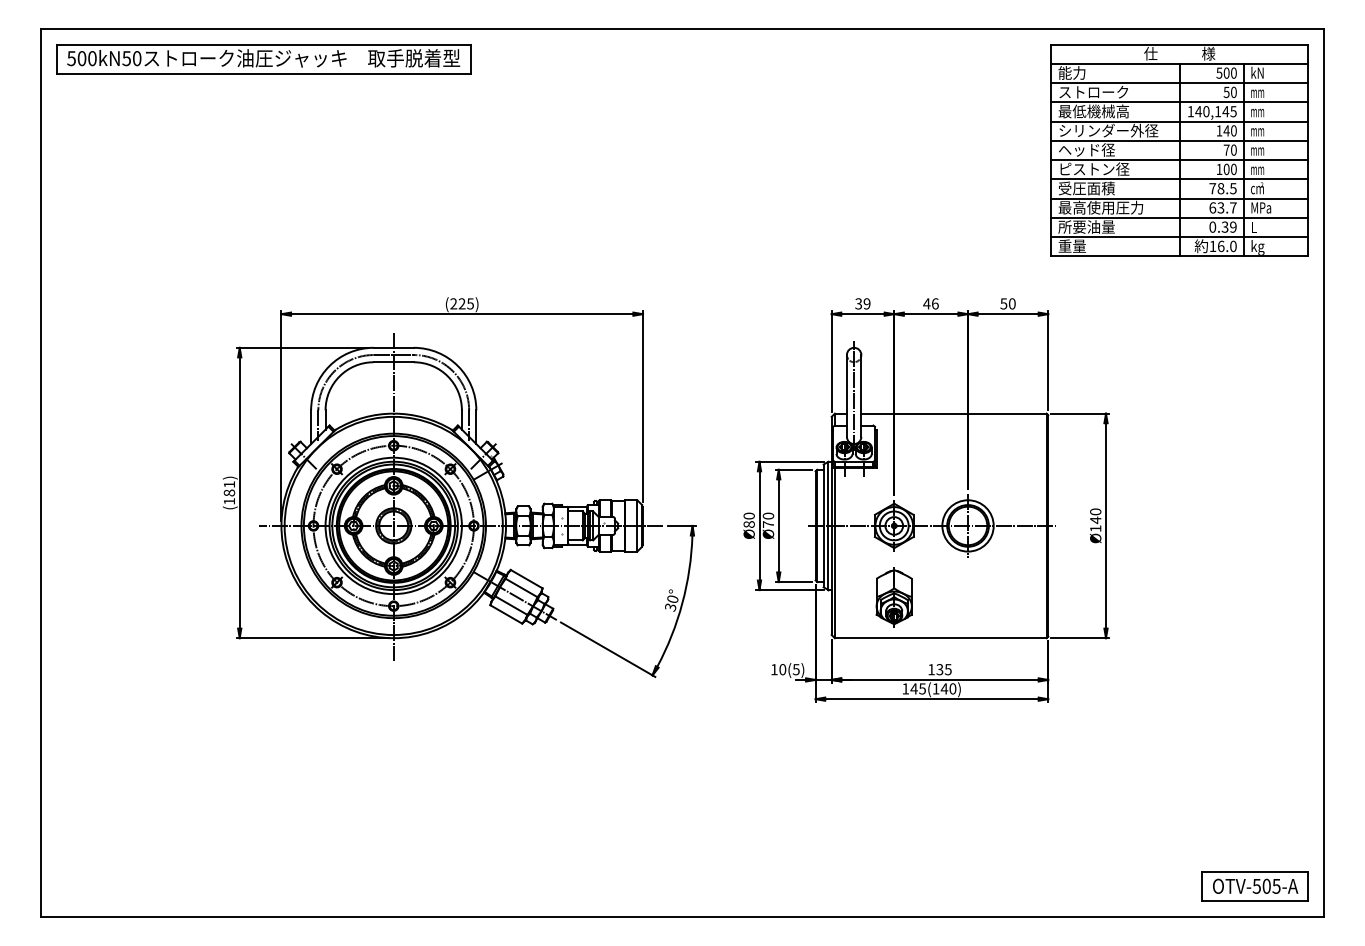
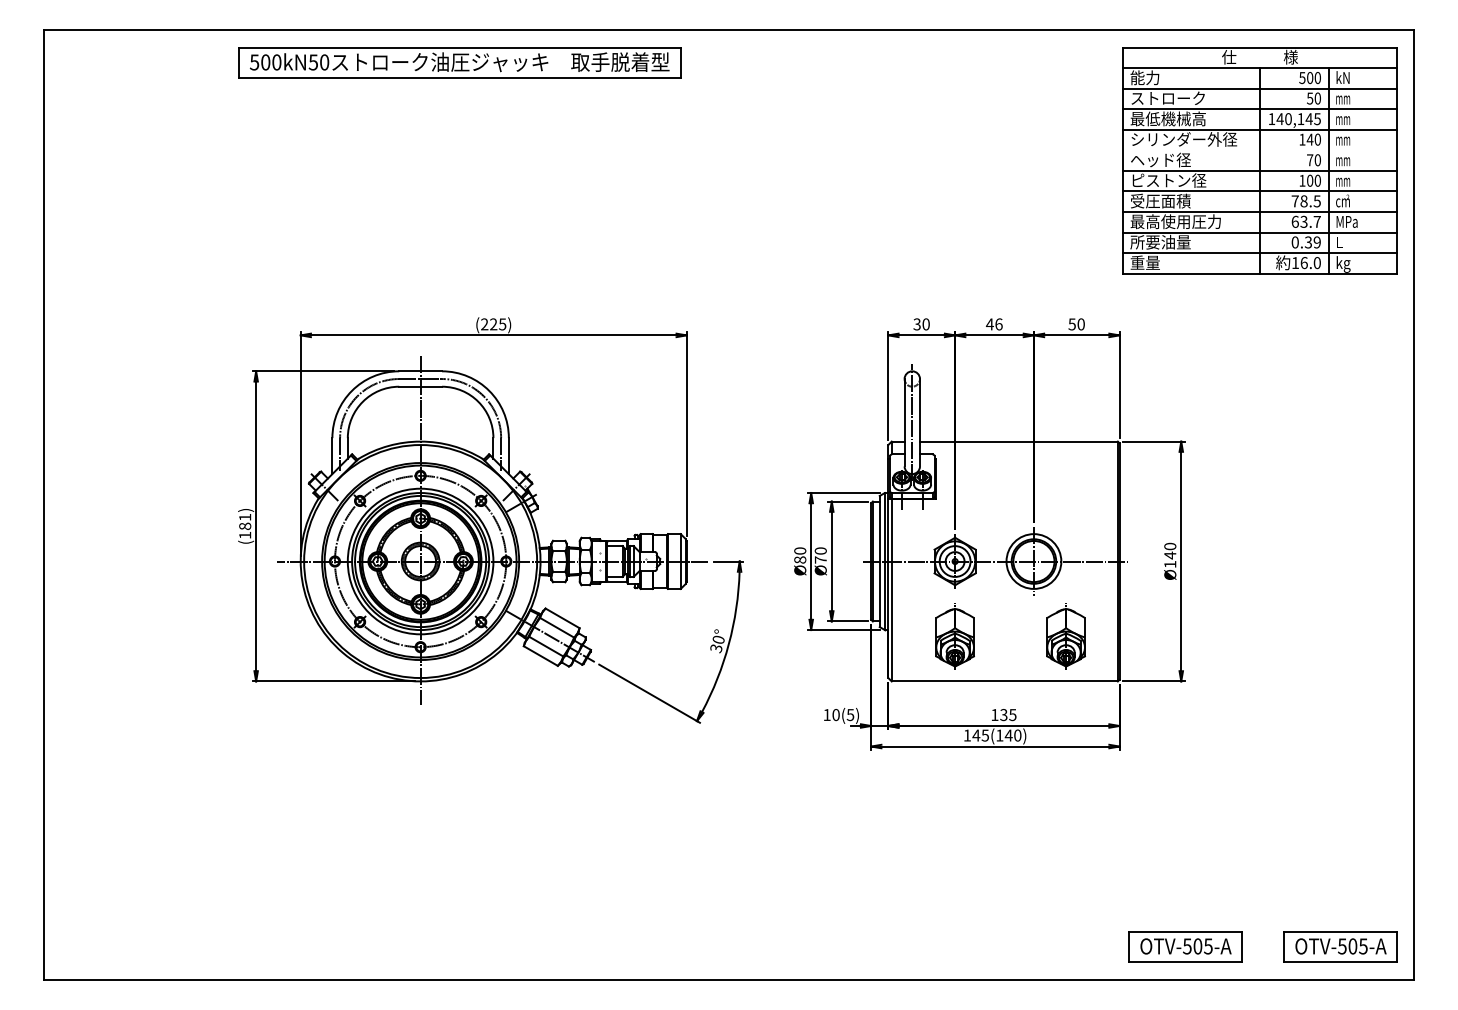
part: (263, 58) -> (459, 62), moved
line: (1180, 141) -> (1260, 150), removed
text: (866, 303) -> (925, 324), 39 -> 30
part: (997, 596) -> (1065, 636), added
part: (1109, 886) -> (1185, 946), added

